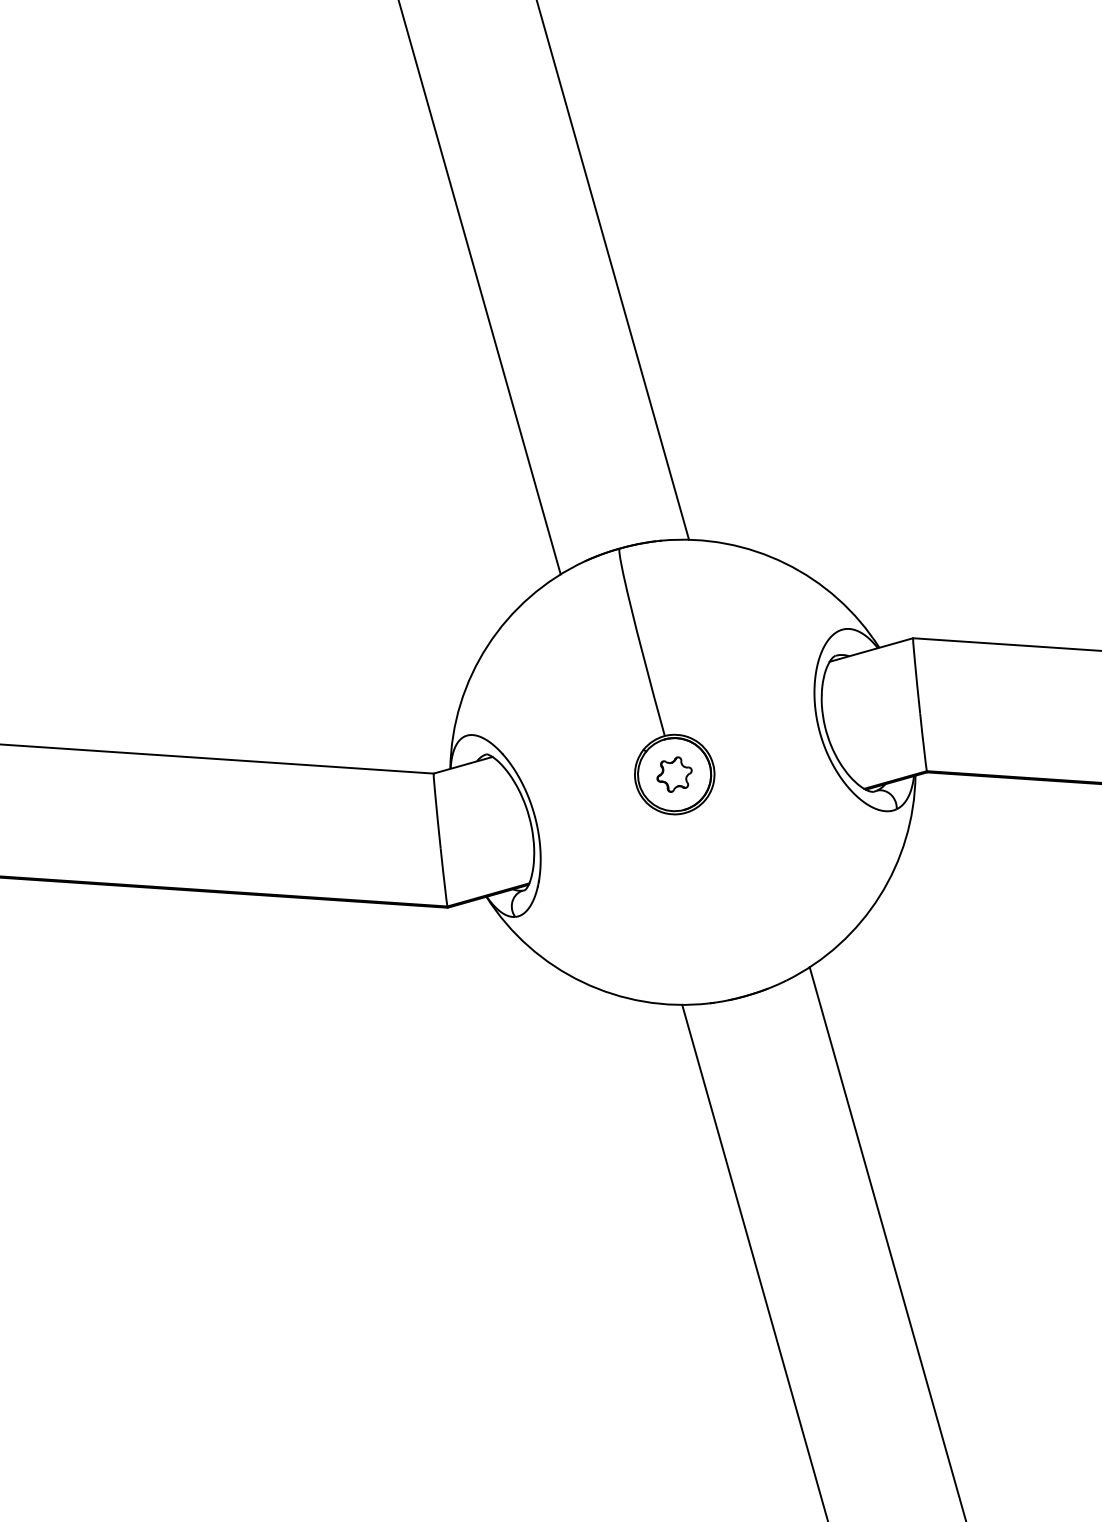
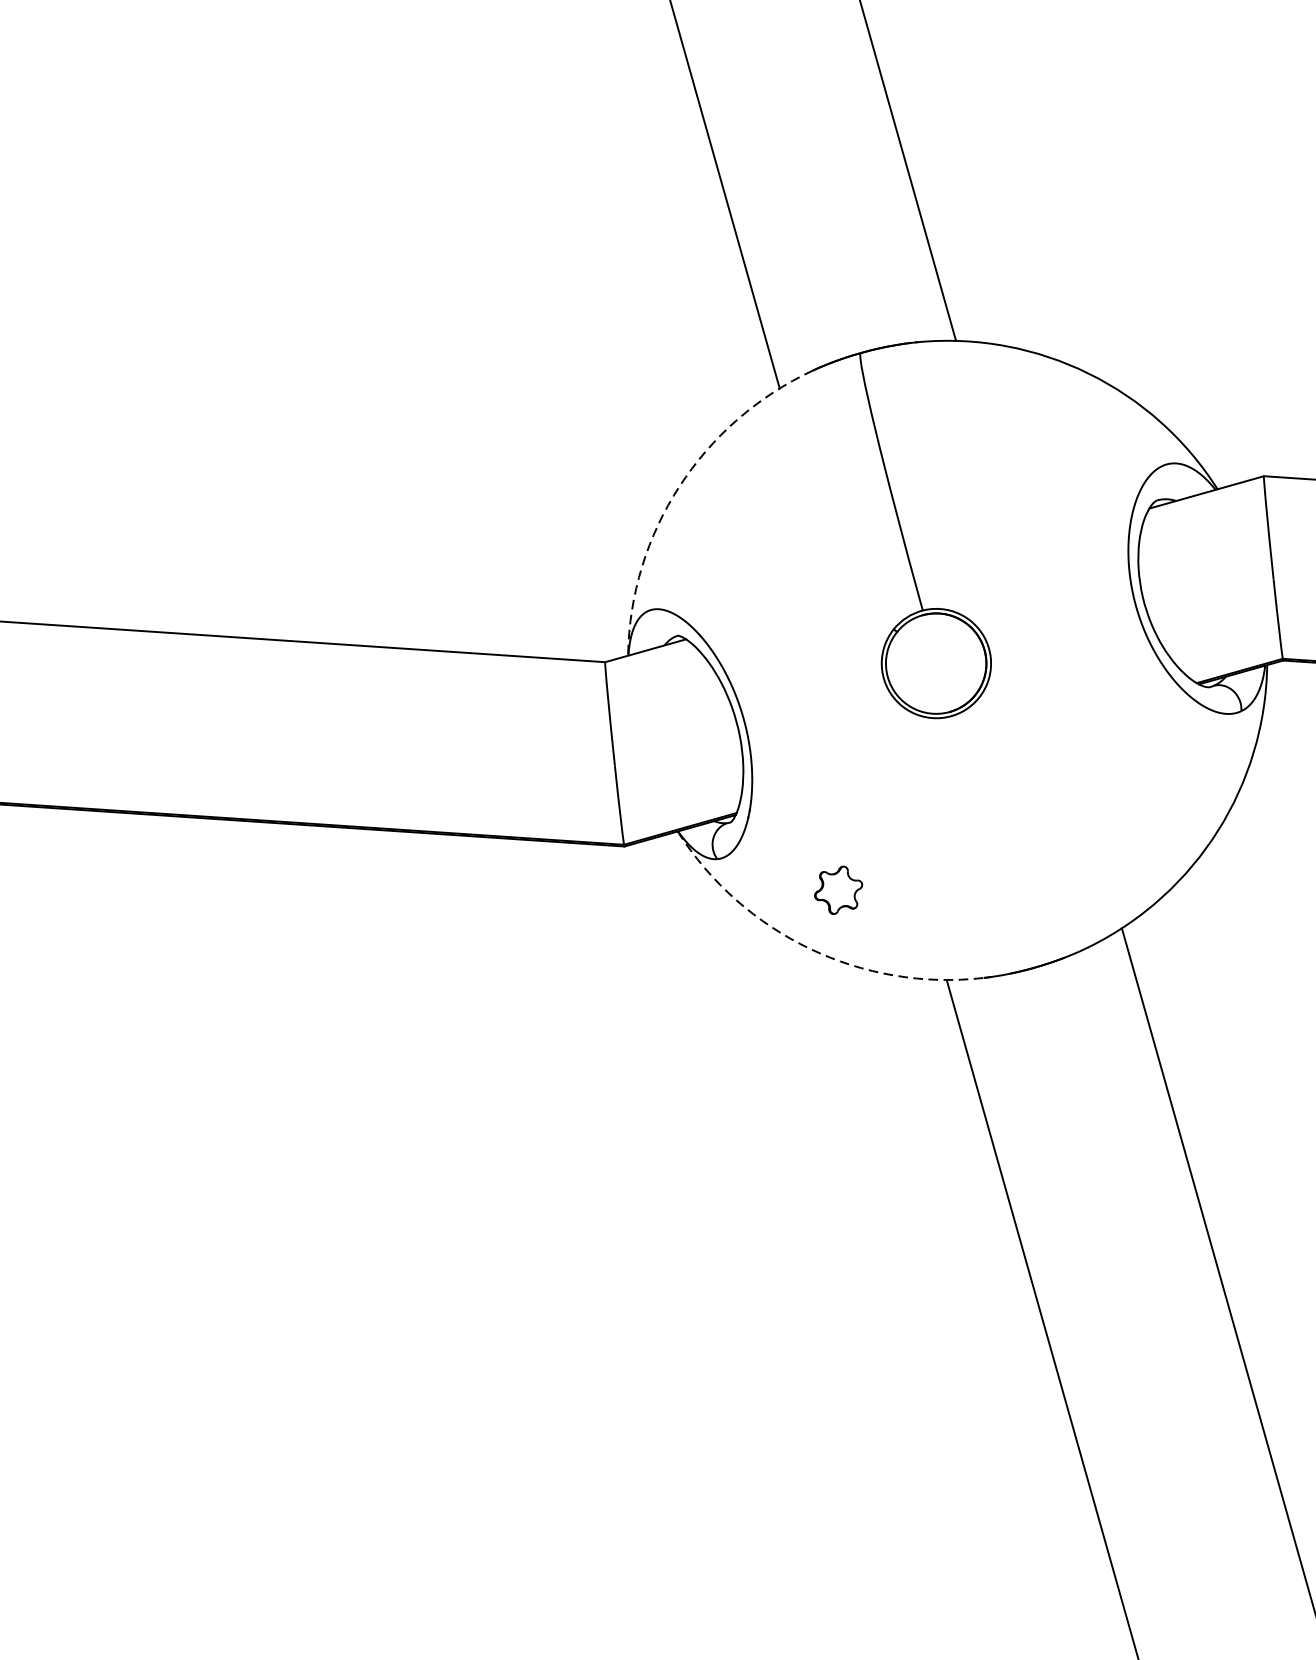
arc: (487, 645) -> (679, 486), solid -> dashed
part: (674, 774) -> (838, 890), moved
arc: (582, 982) -> (809, 949), solid -> dashed

